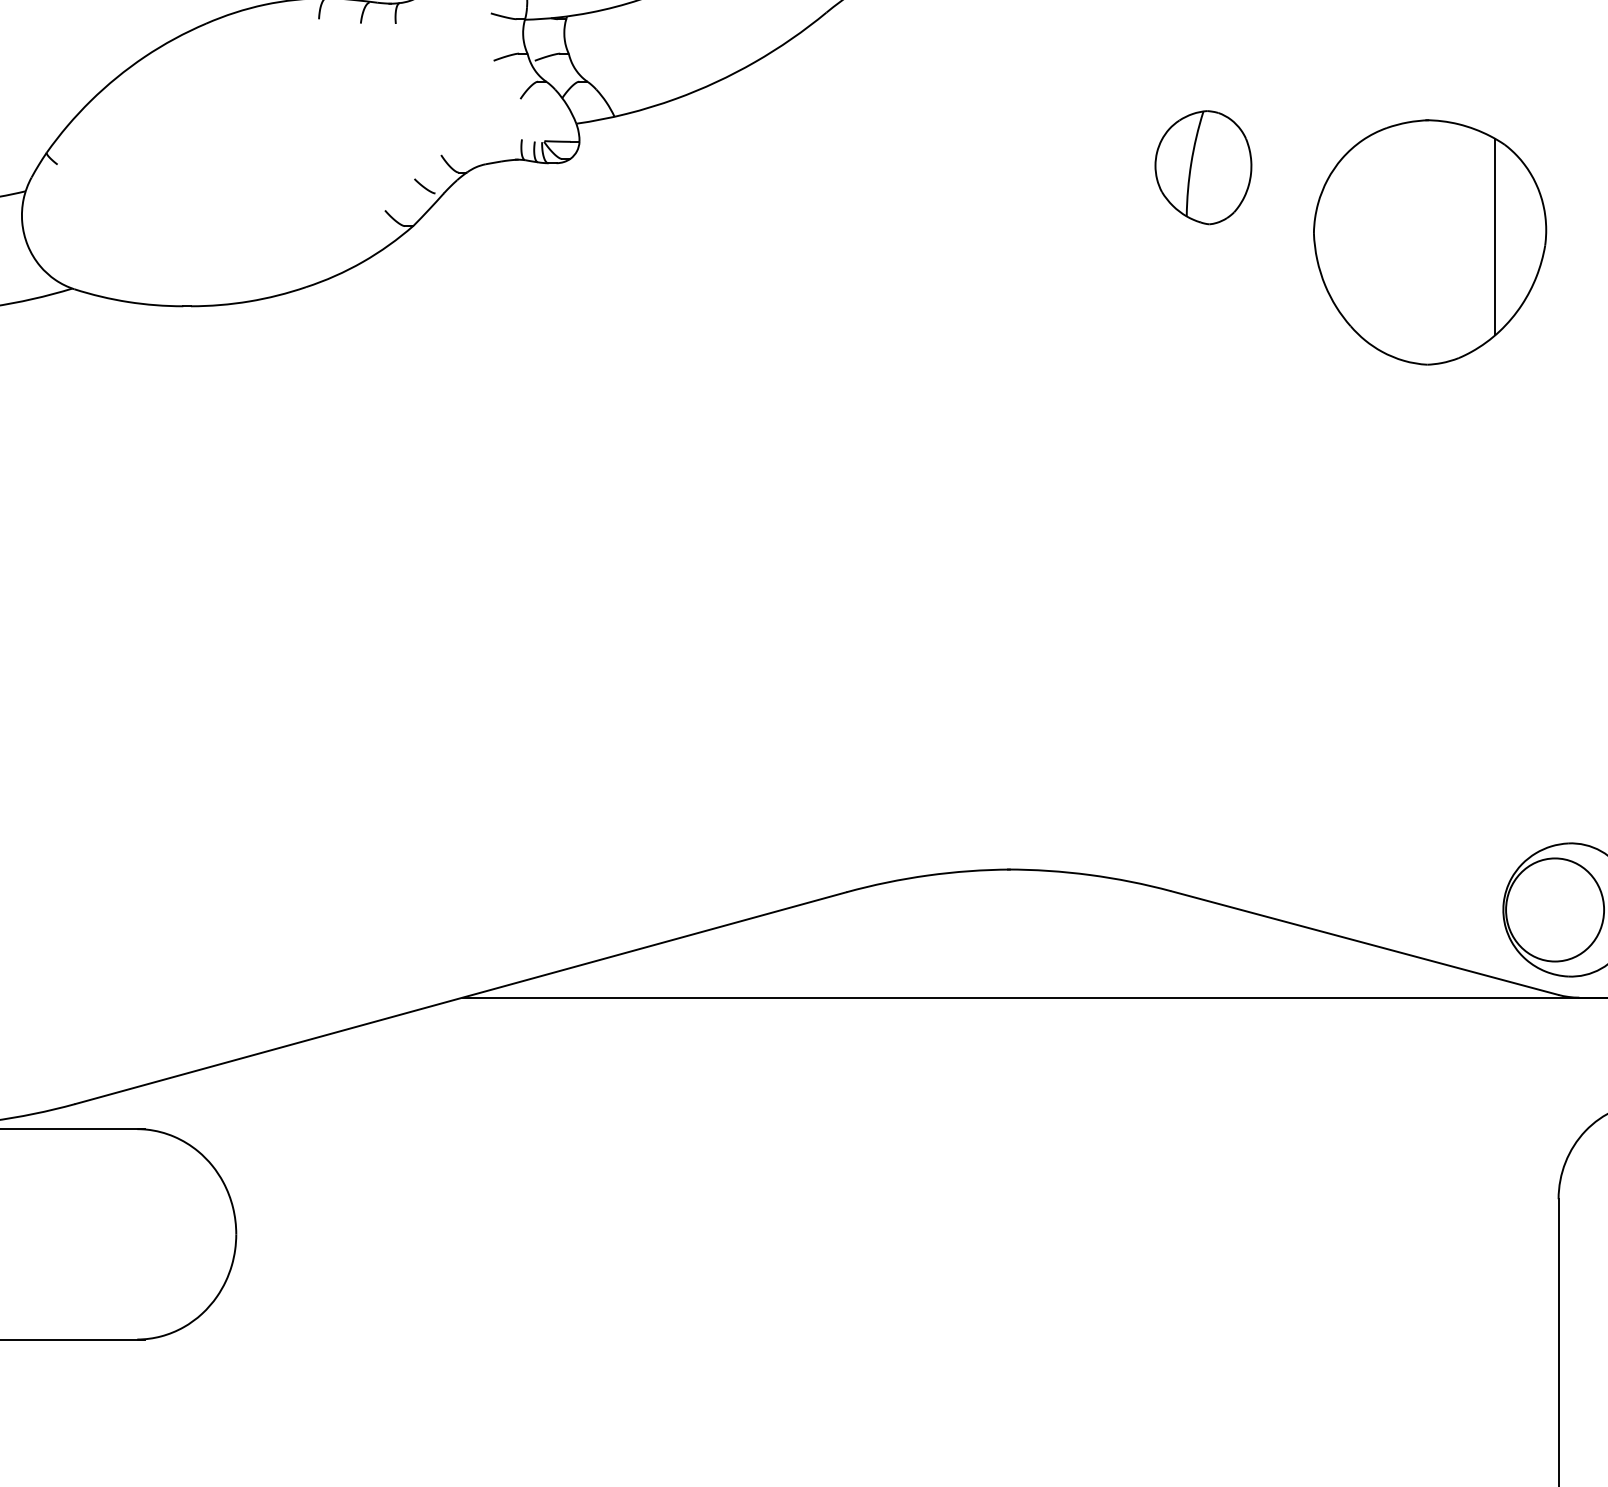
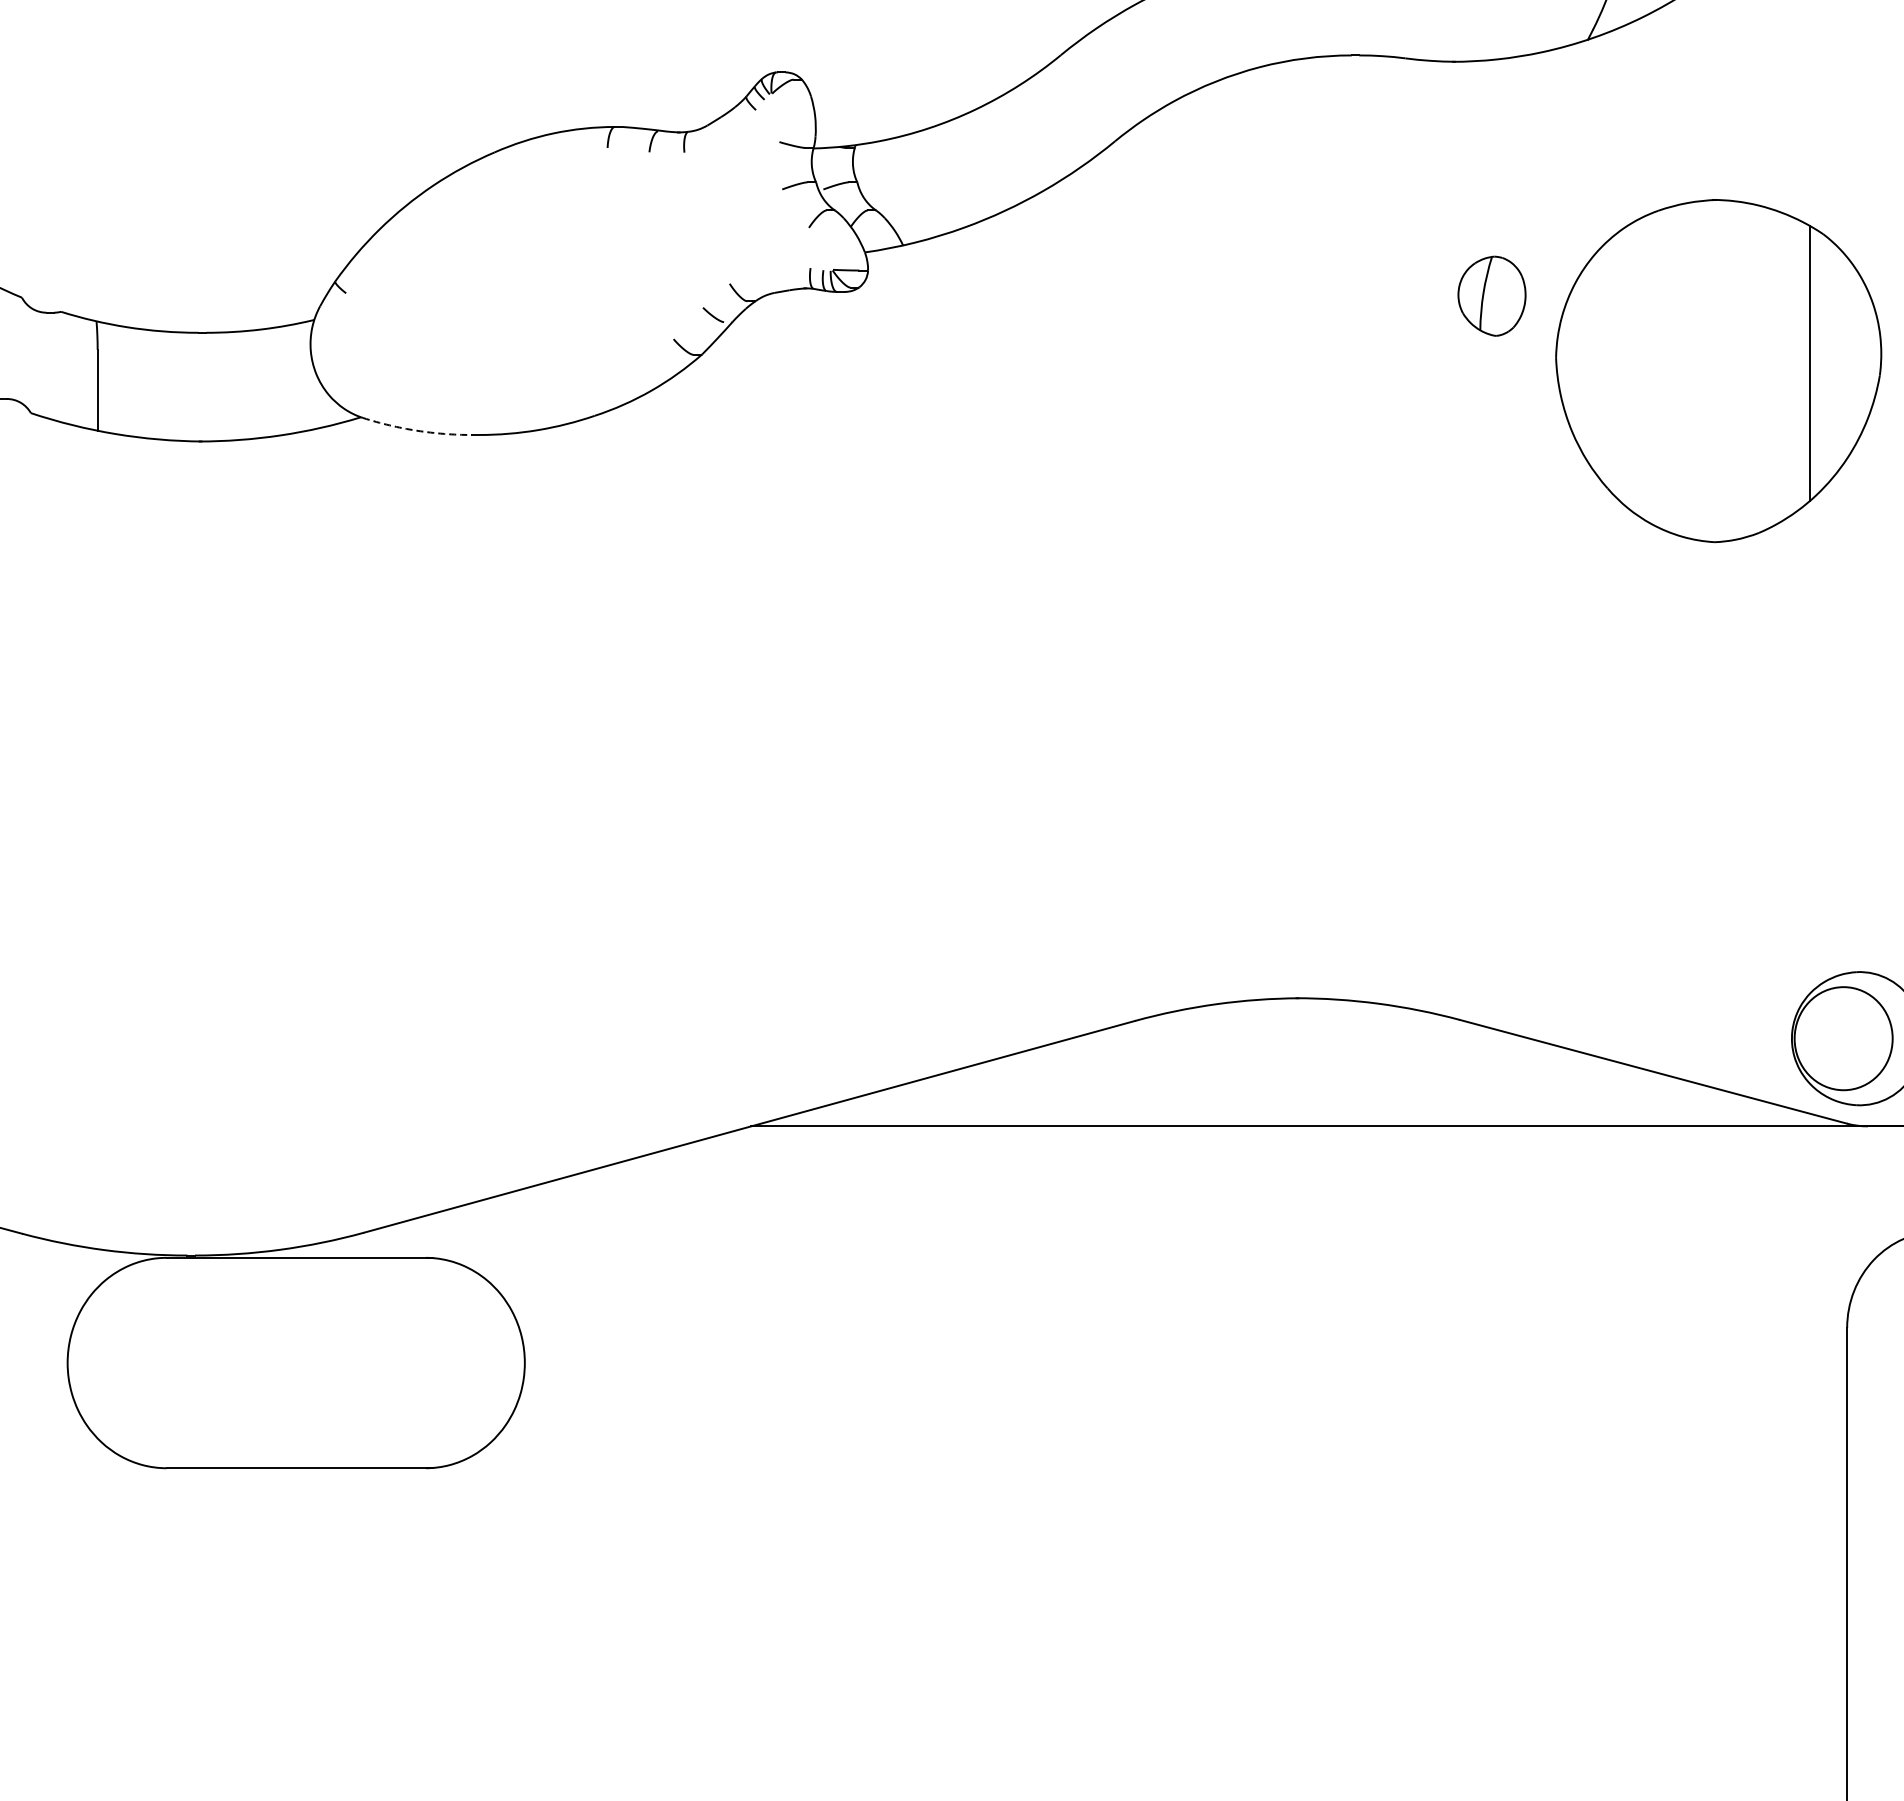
part: (1202, 166) -> (1491, 295), size x0.7
part: (1429, 242) -> (1718, 371), size x1.4
line: (127, 301) -> (416, 430), solid -> dashed

